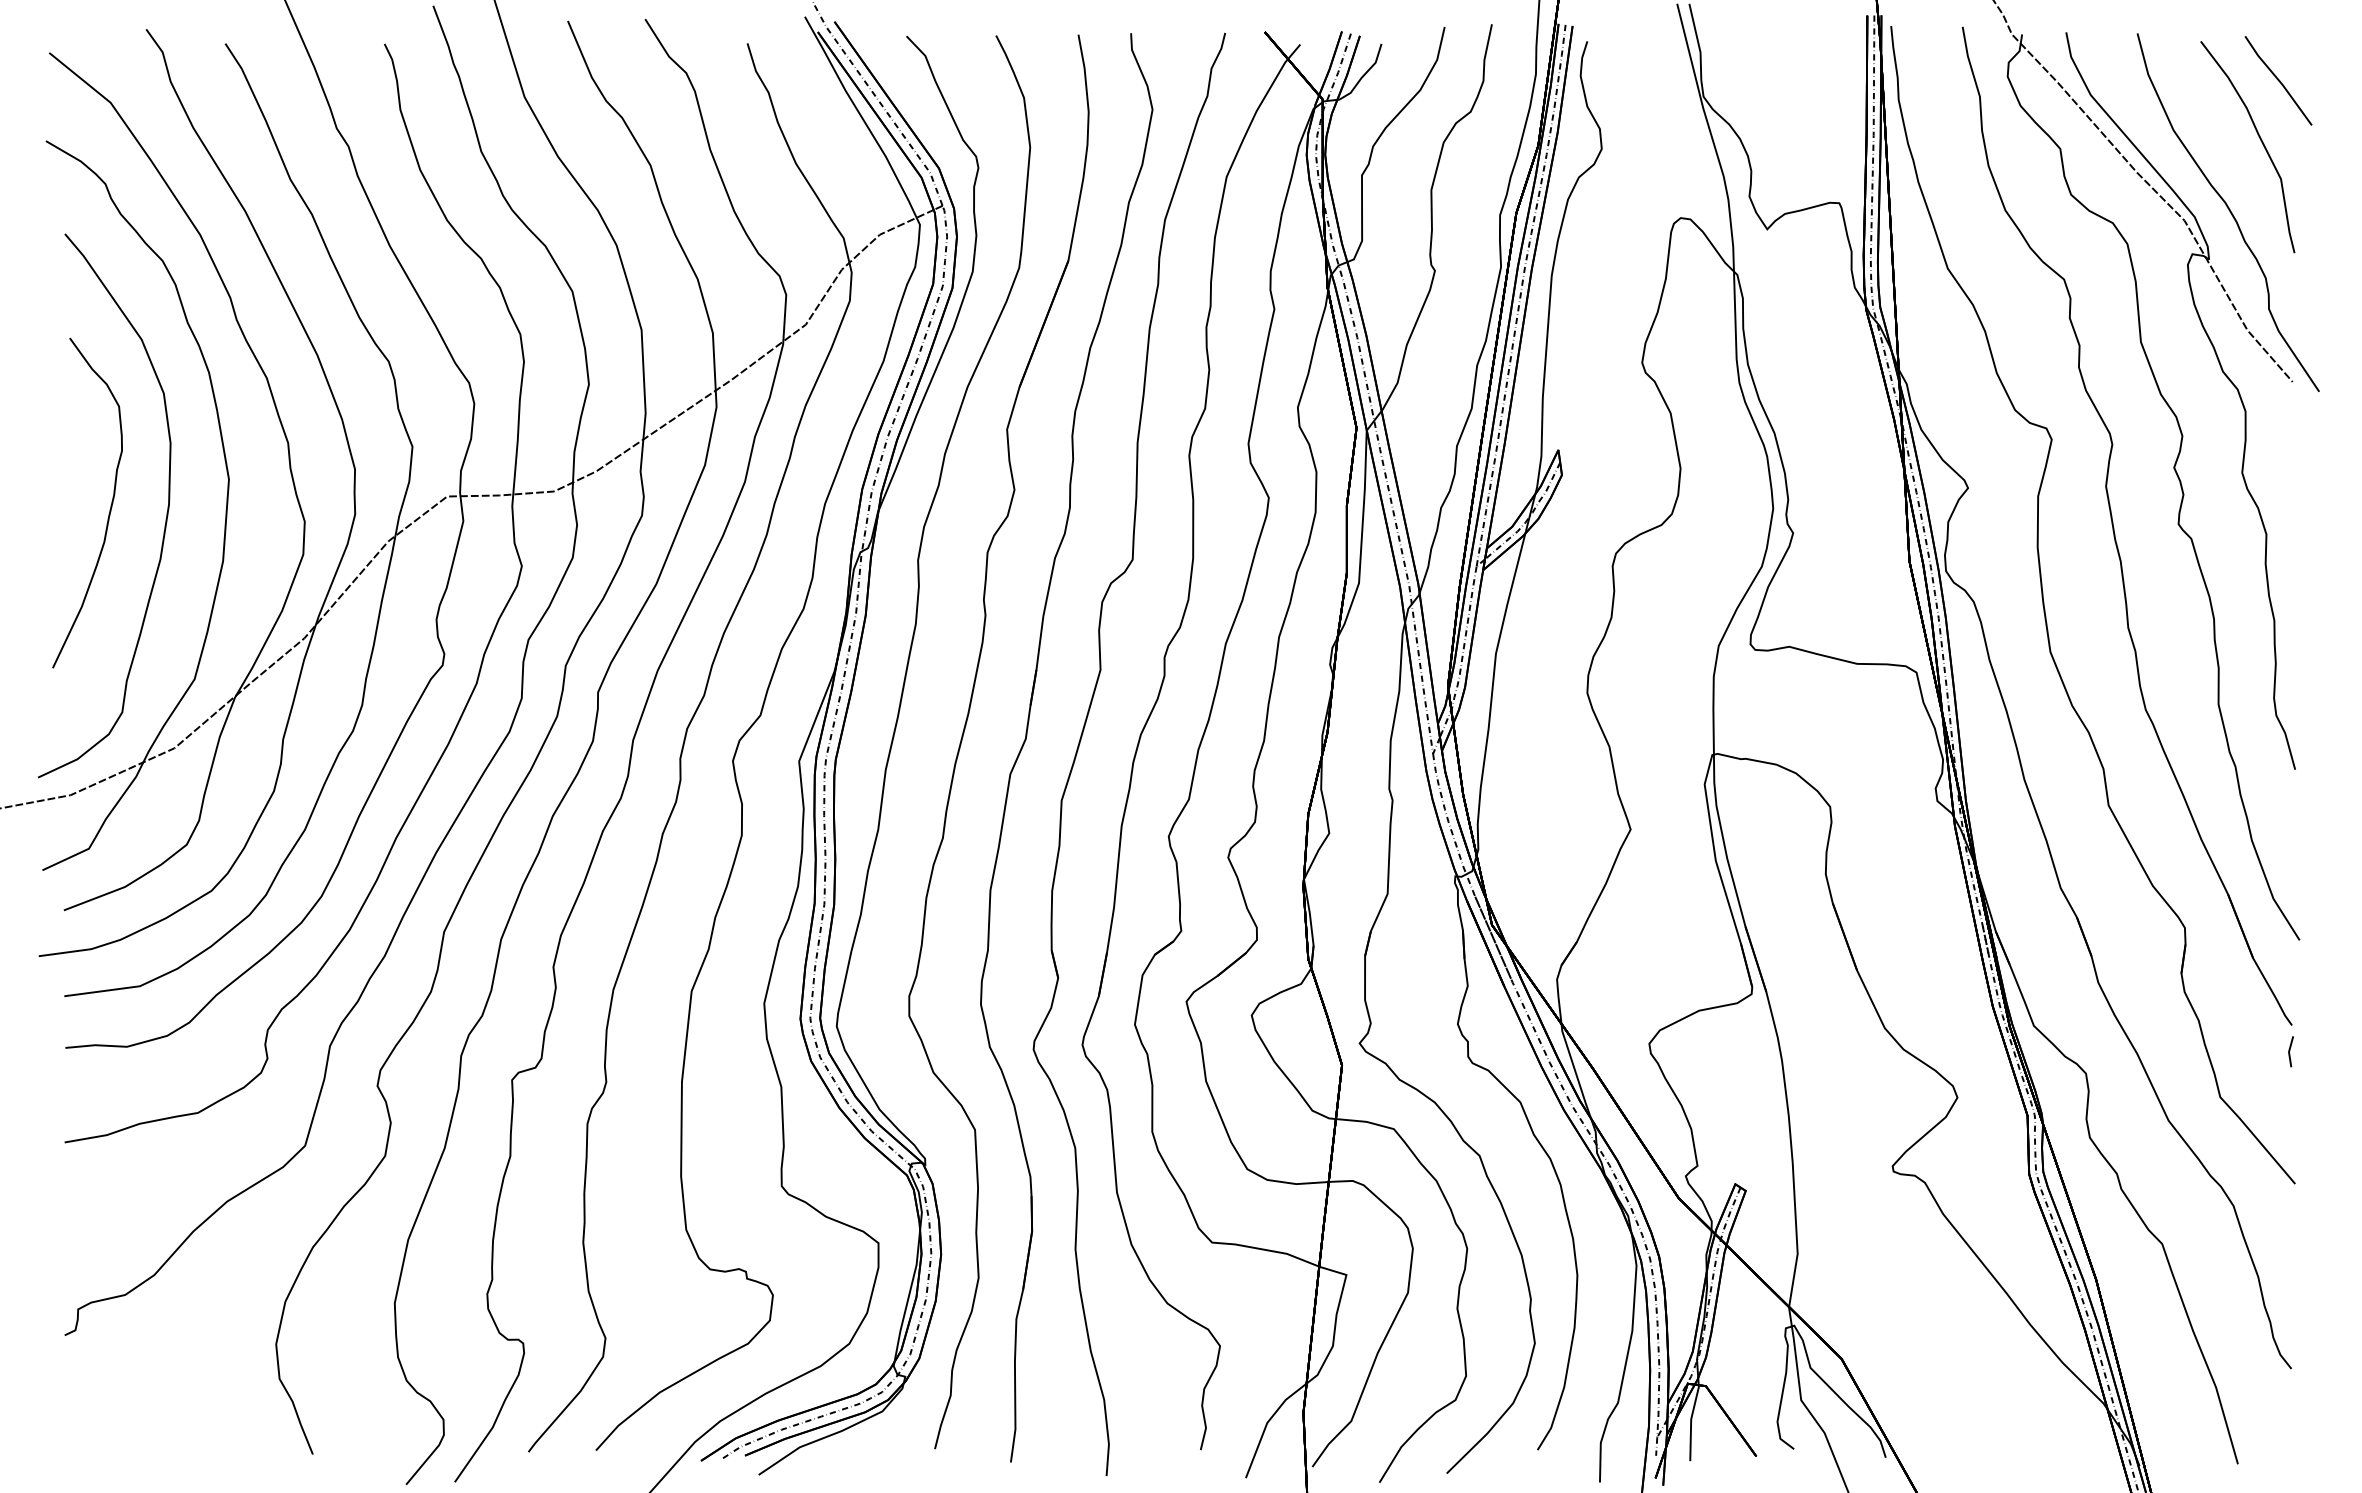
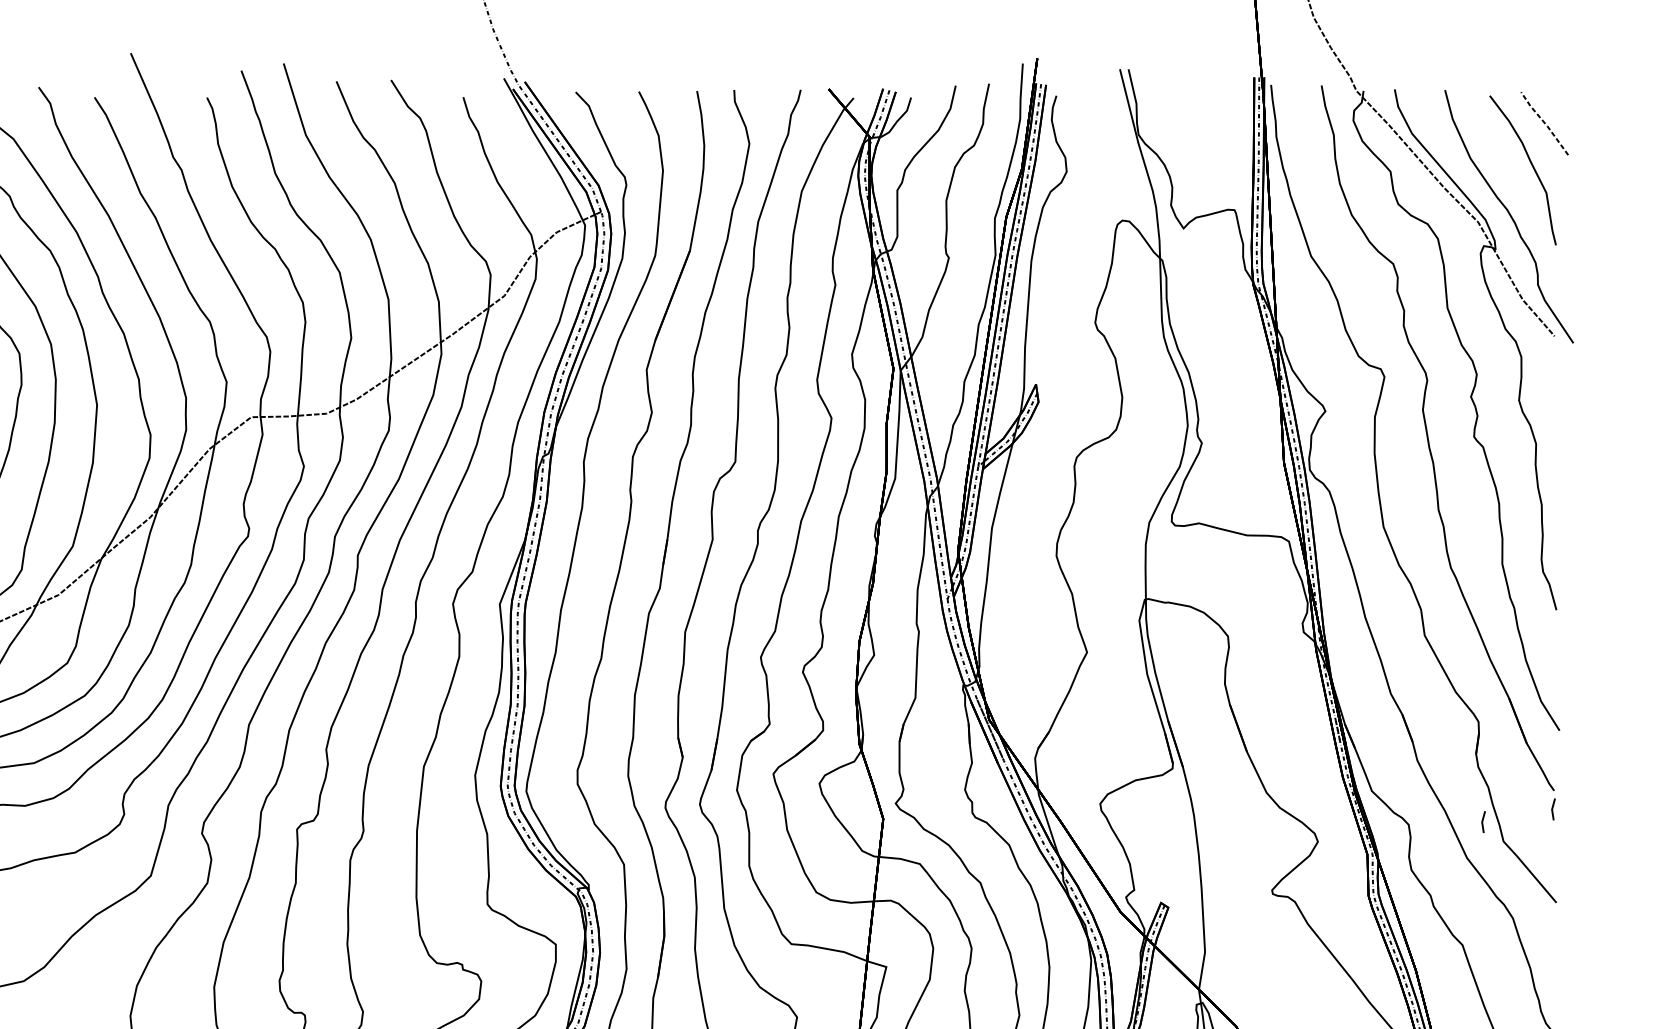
line: (2278, 80) -> (1544, 123), solid -> dashed
line: (2191, 1069) -> (1483, 821), added

